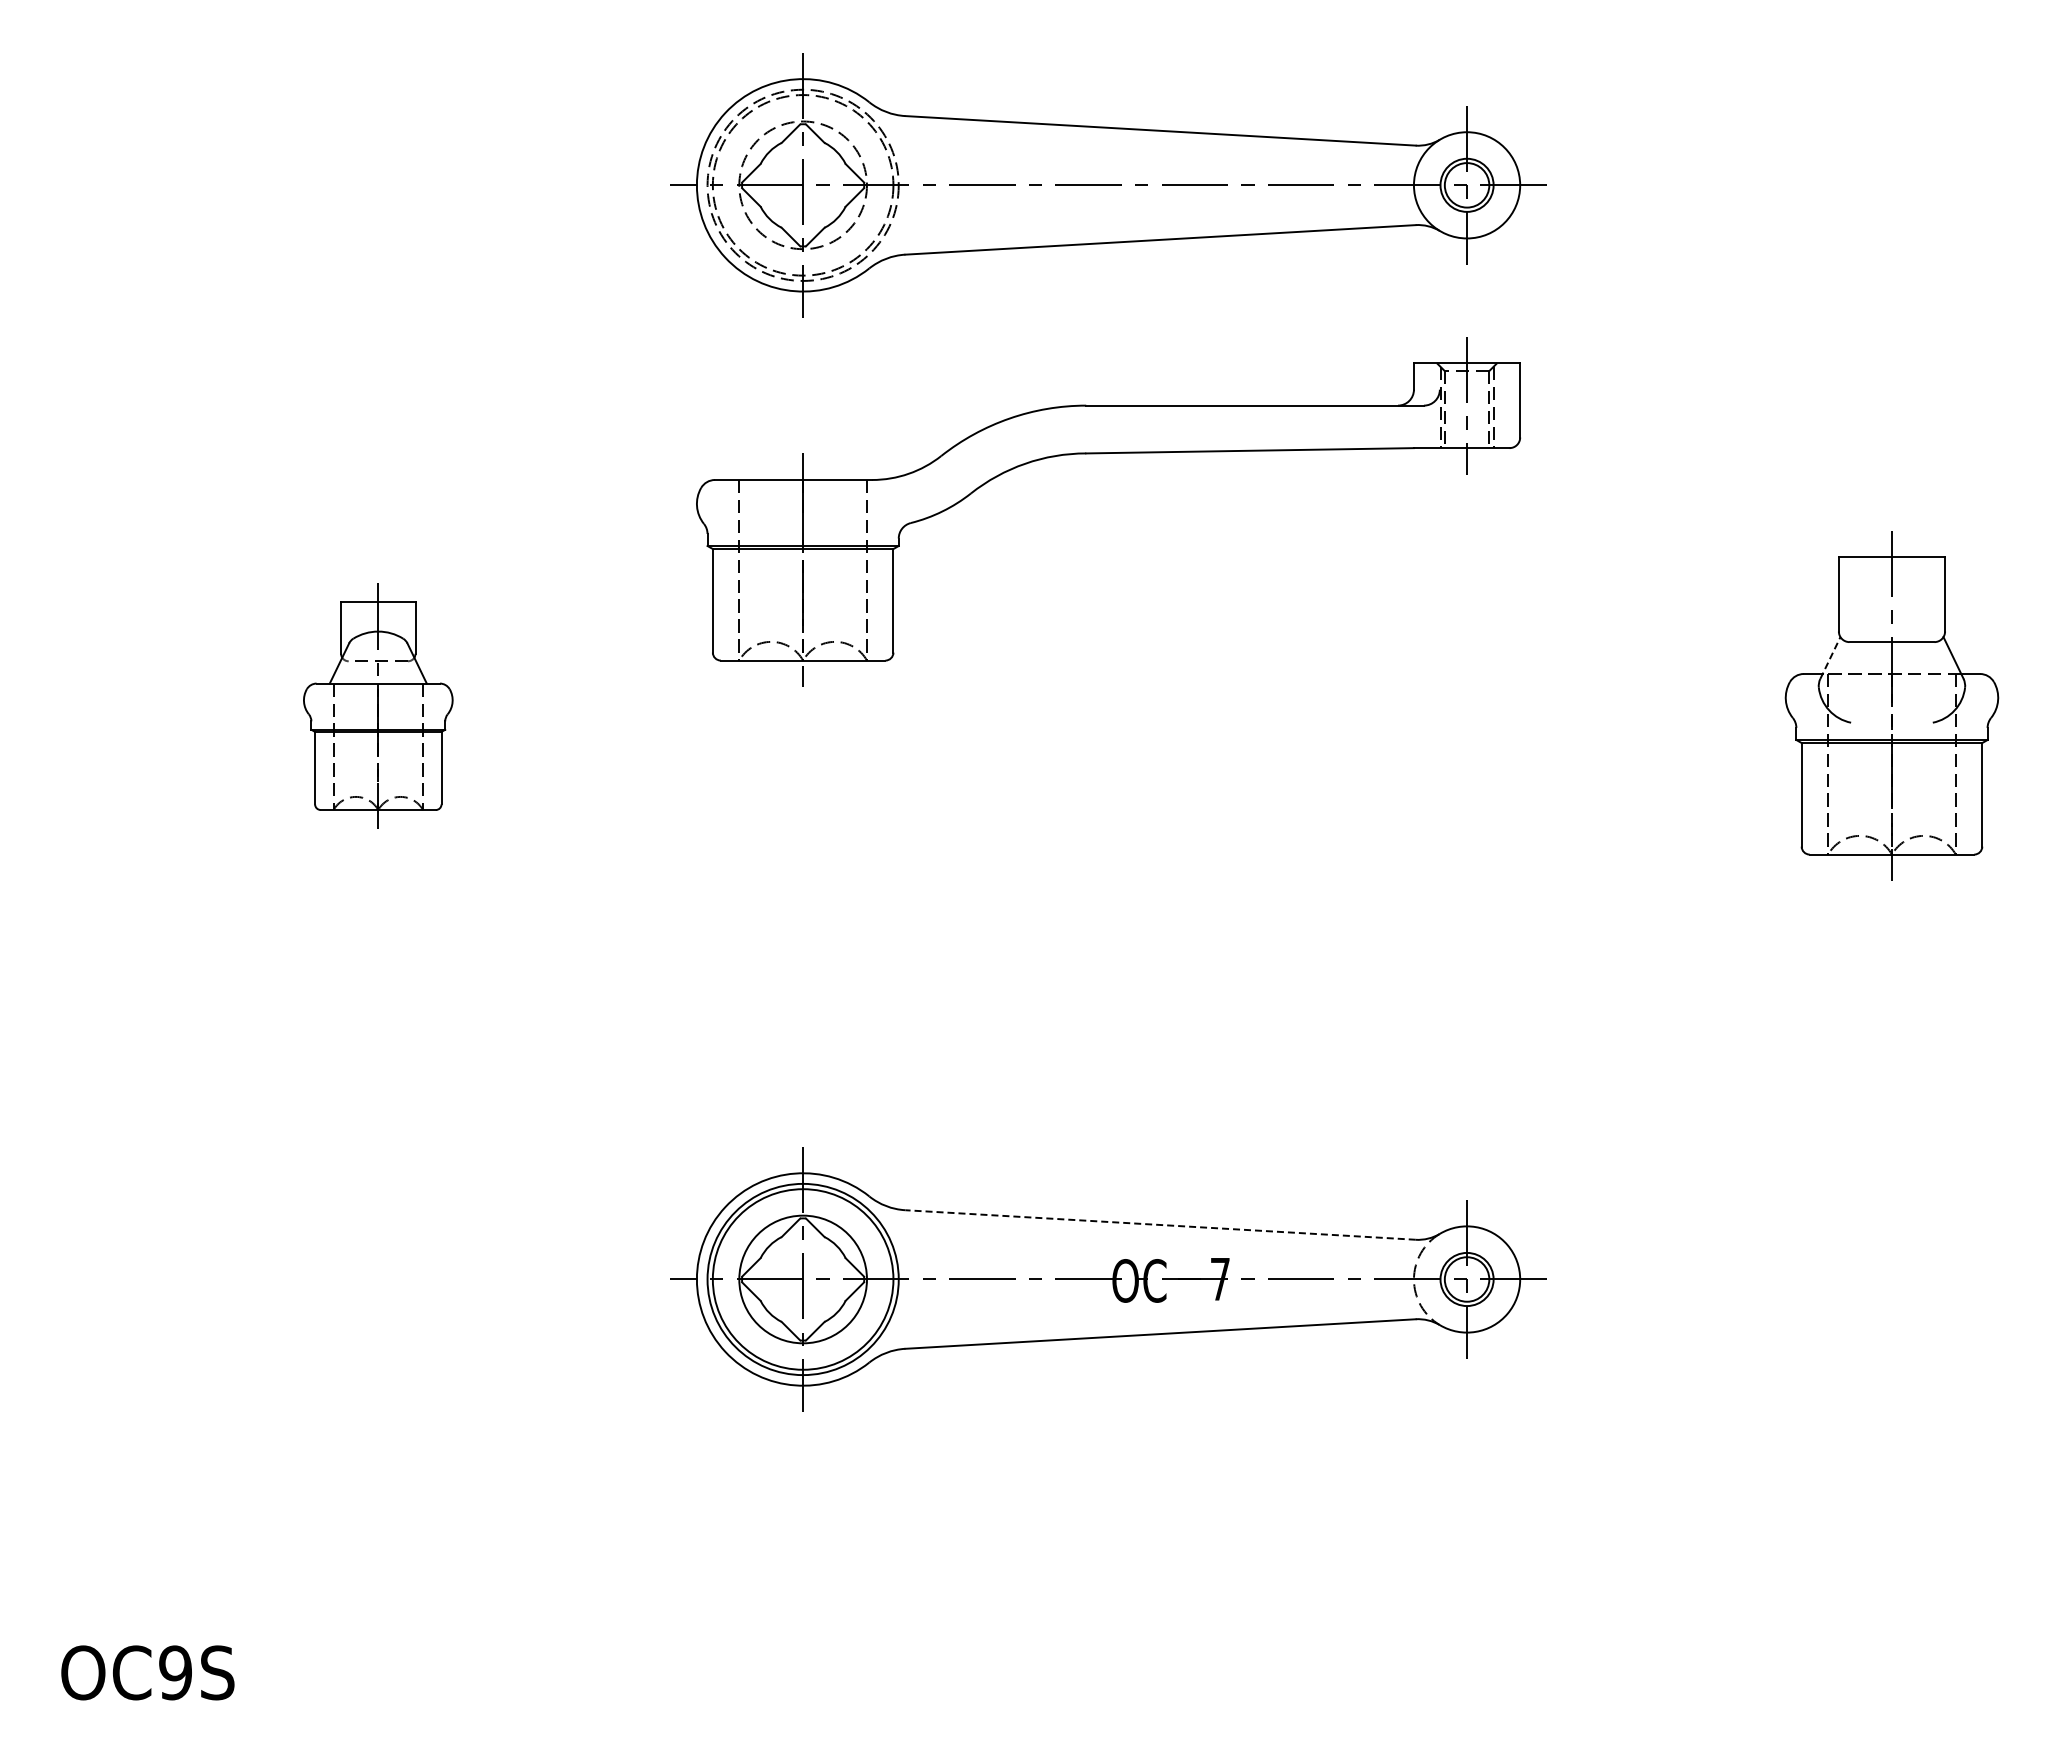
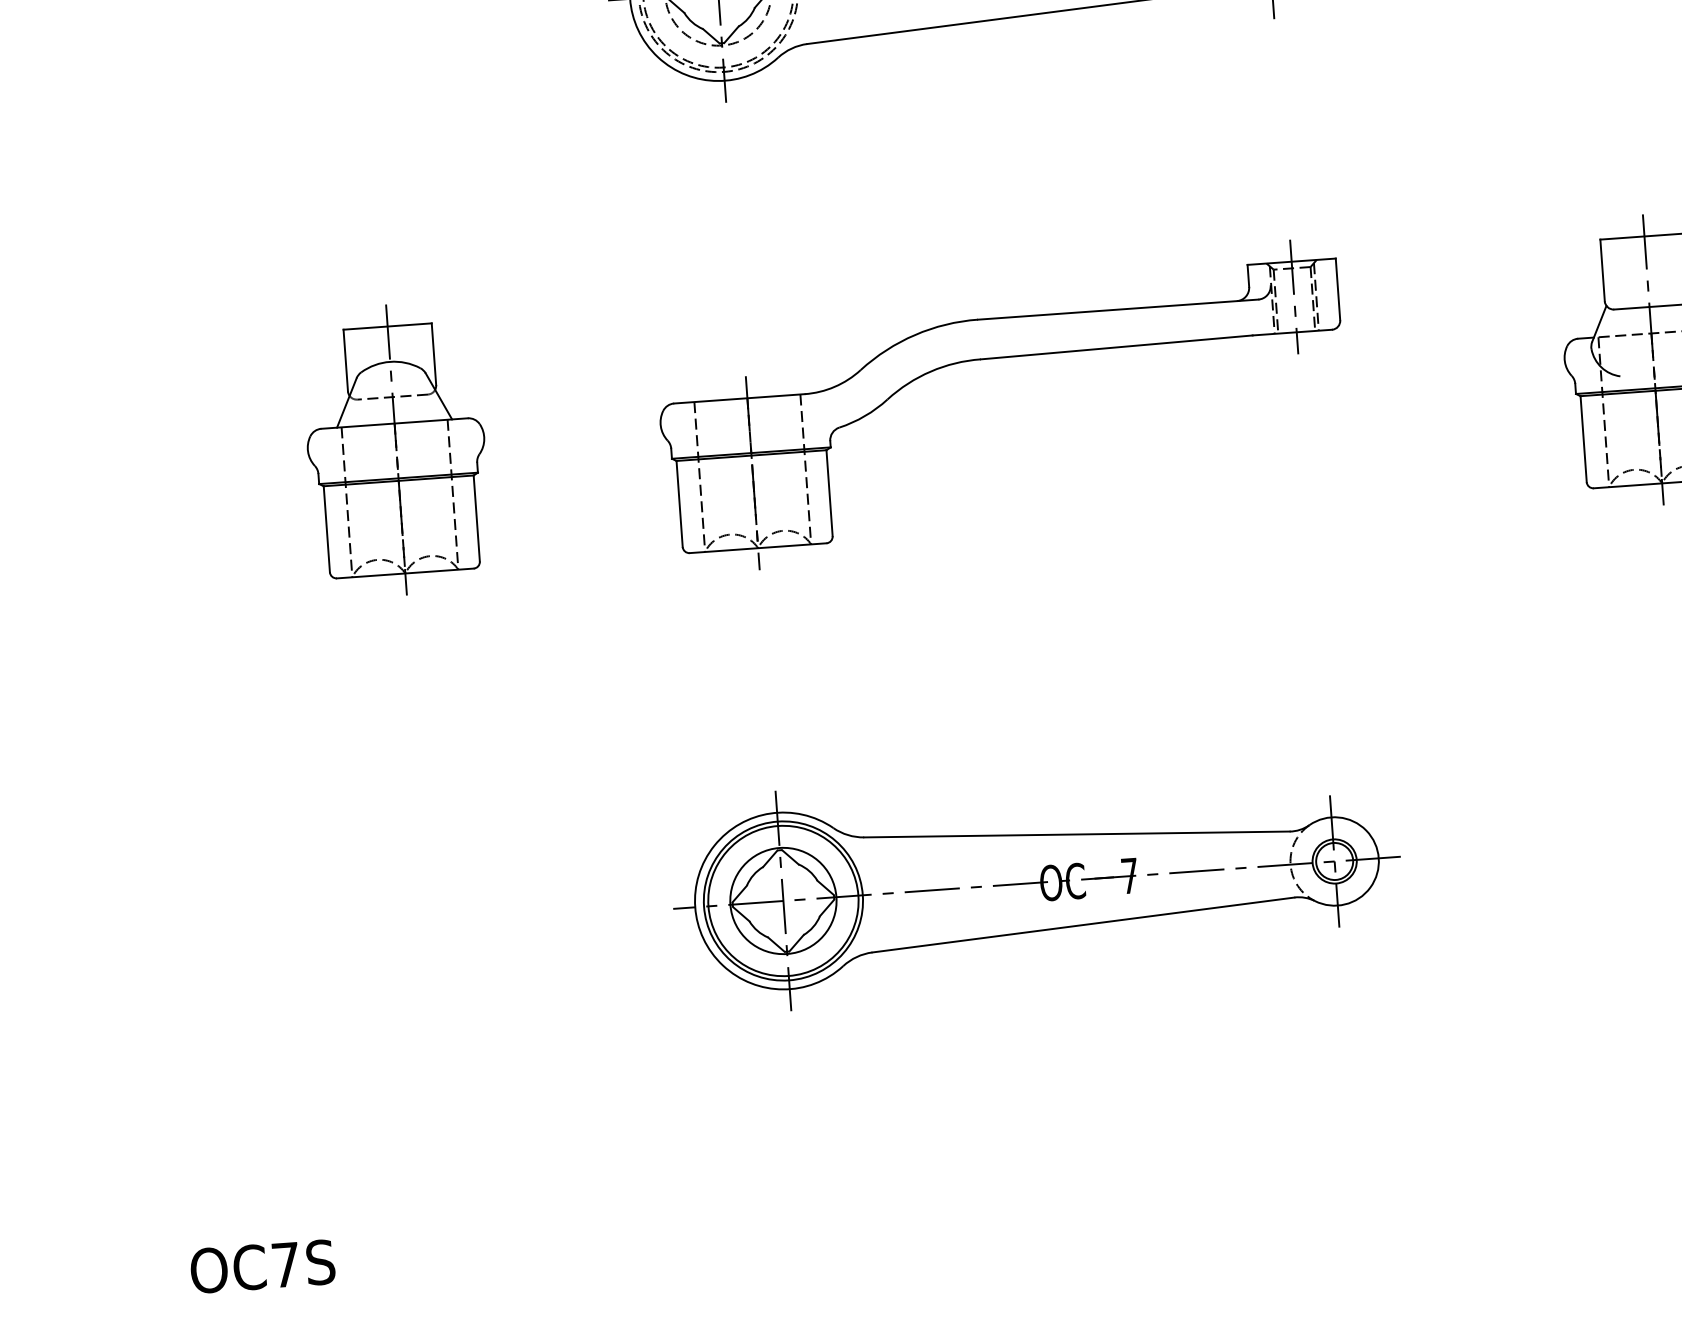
part: (1102, 454) -> (994, 359), moved
line: (1830, 657) -> (1599, 323), dashed -> solid
part: (378, 705) -> (396, 449), size x1.43
line: (1160, 1225) -> (1076, 834), dashed -> solid
text: (175, 1672) -> (285, 1264), OC9S -> OC7S

